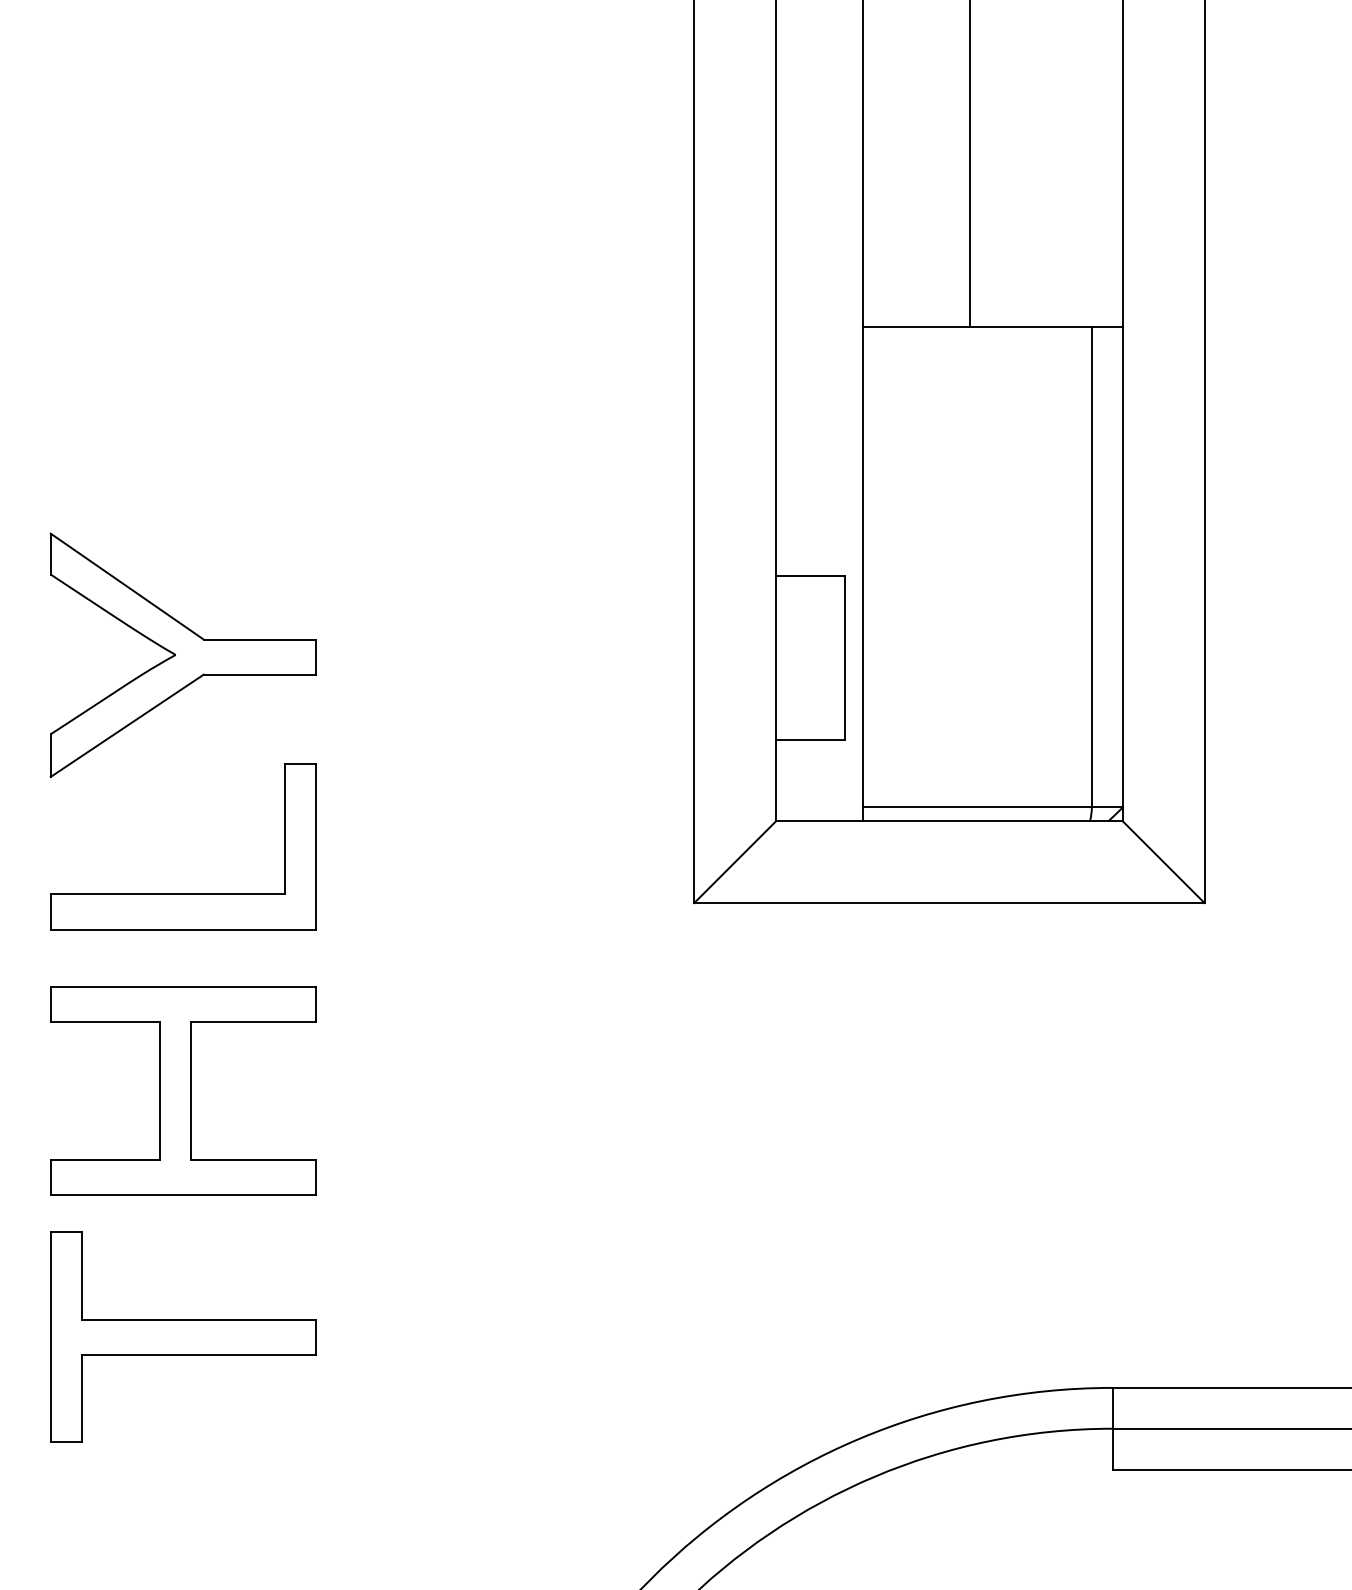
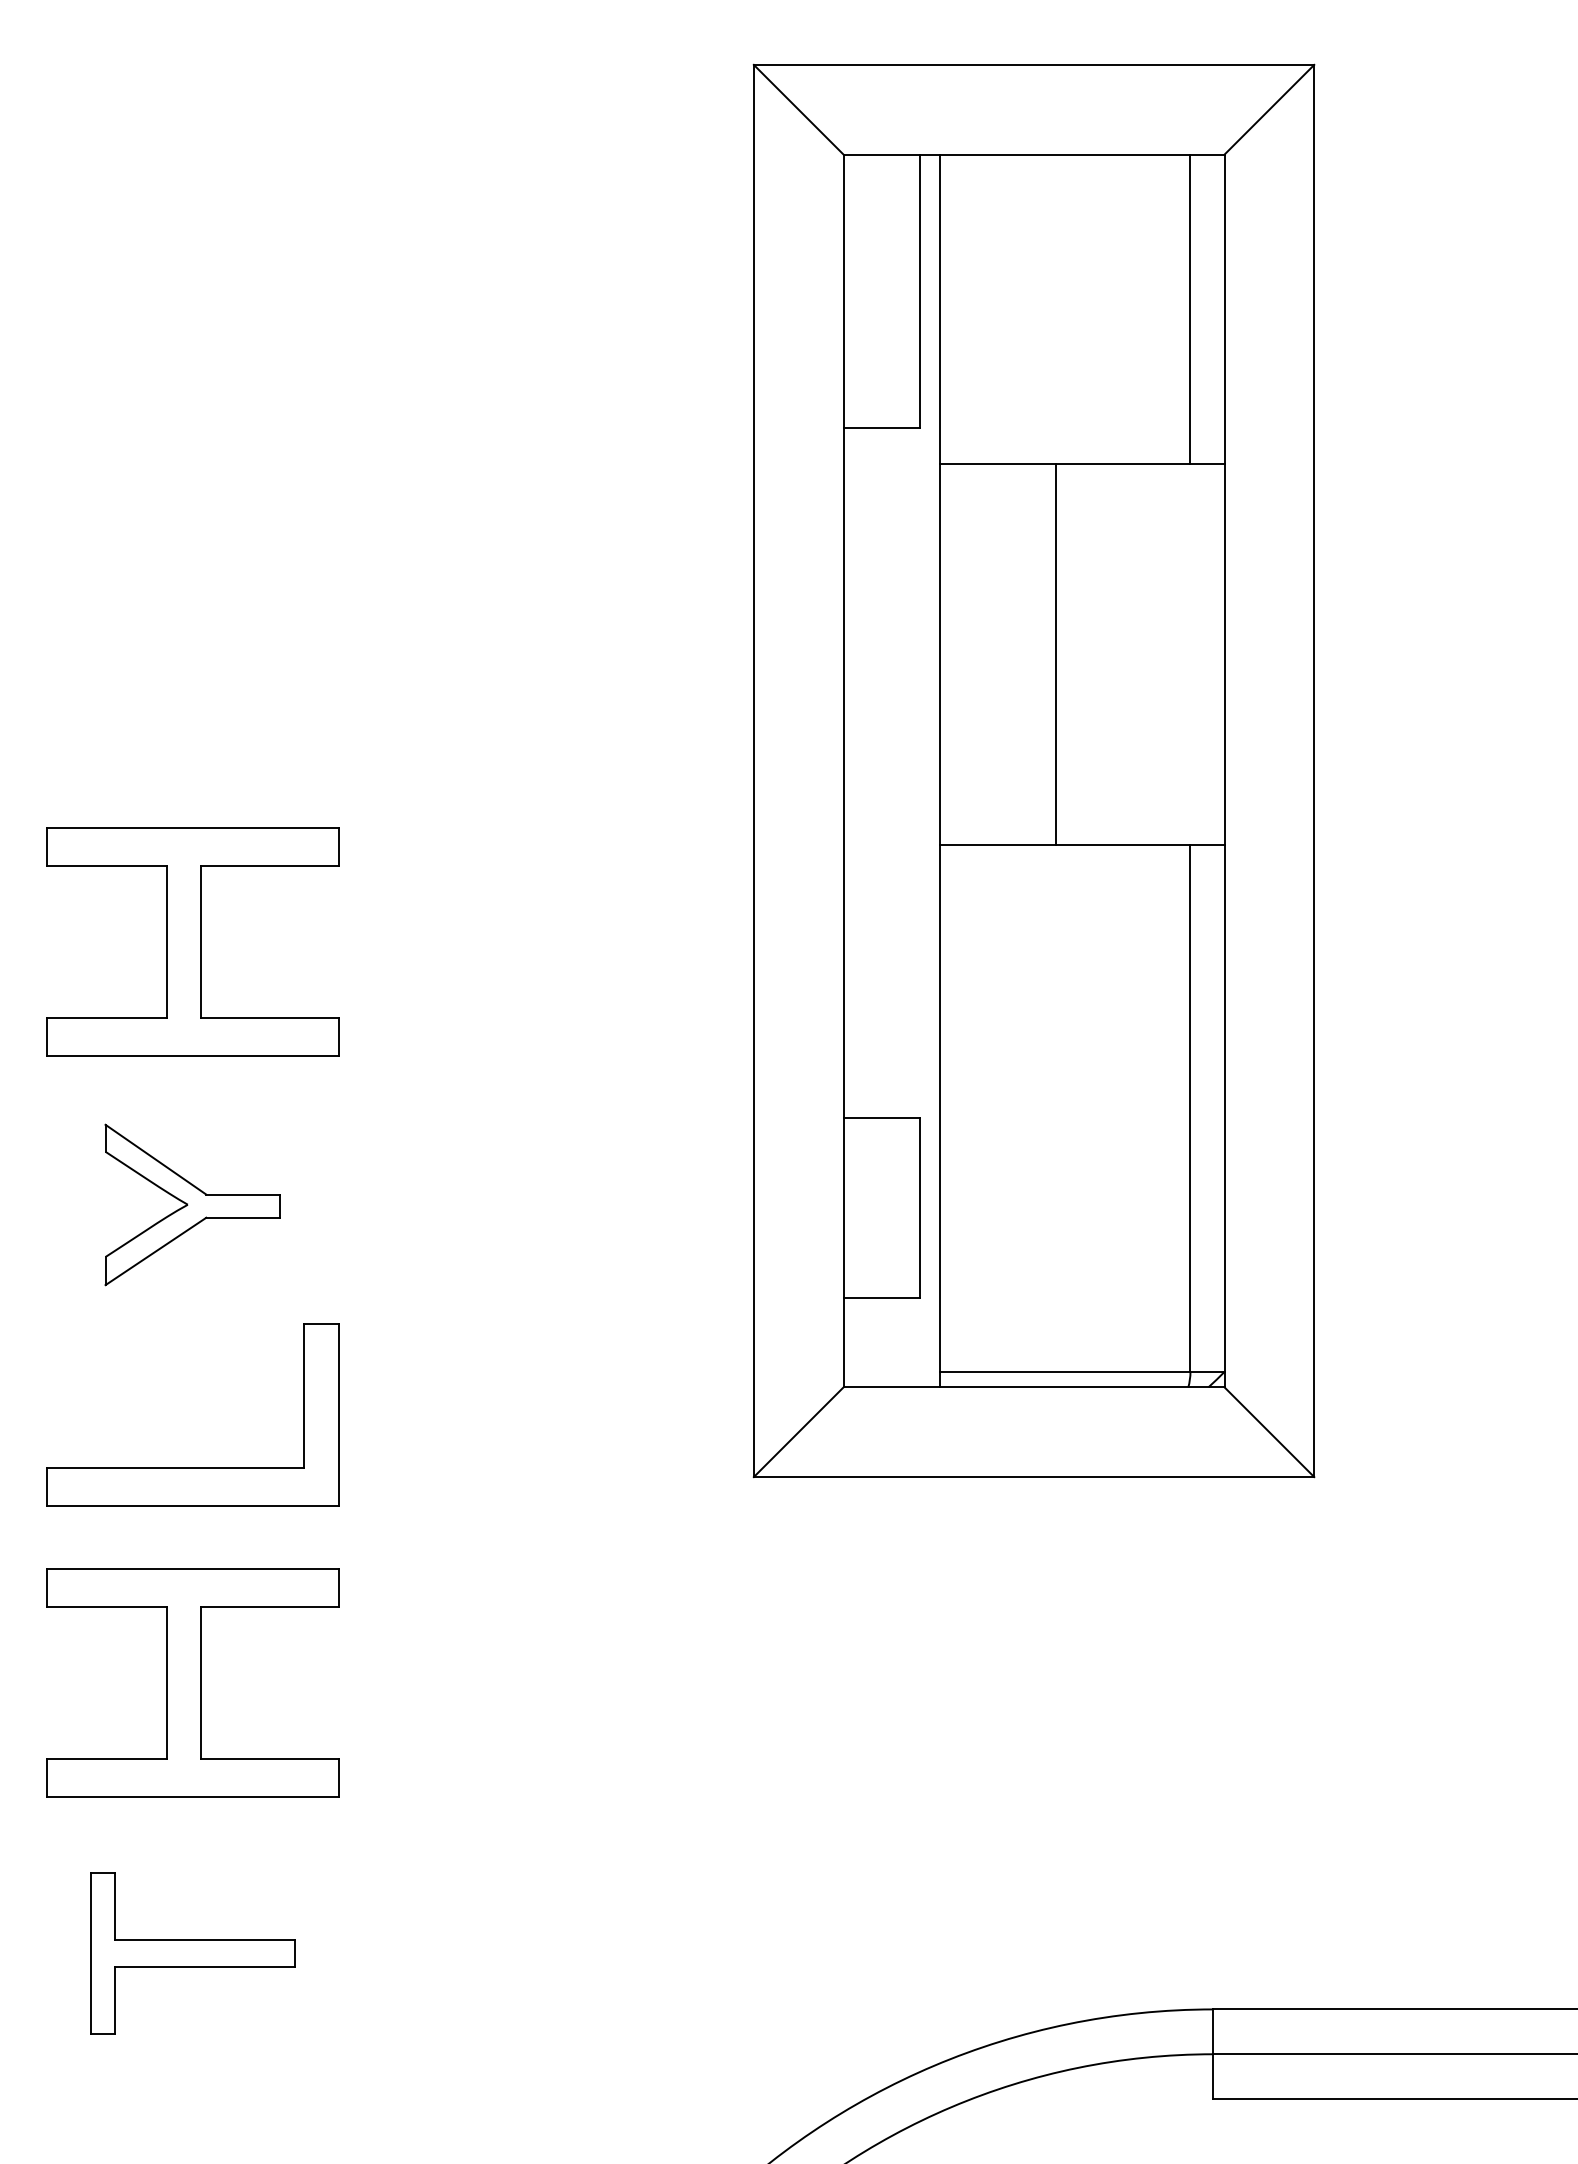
part: (183, 415) -> (192, 941), added
part: (183, 654) -> (192, 1204), size x0.6
part: (183, 1336) -> (192, 1953), size x0.7

